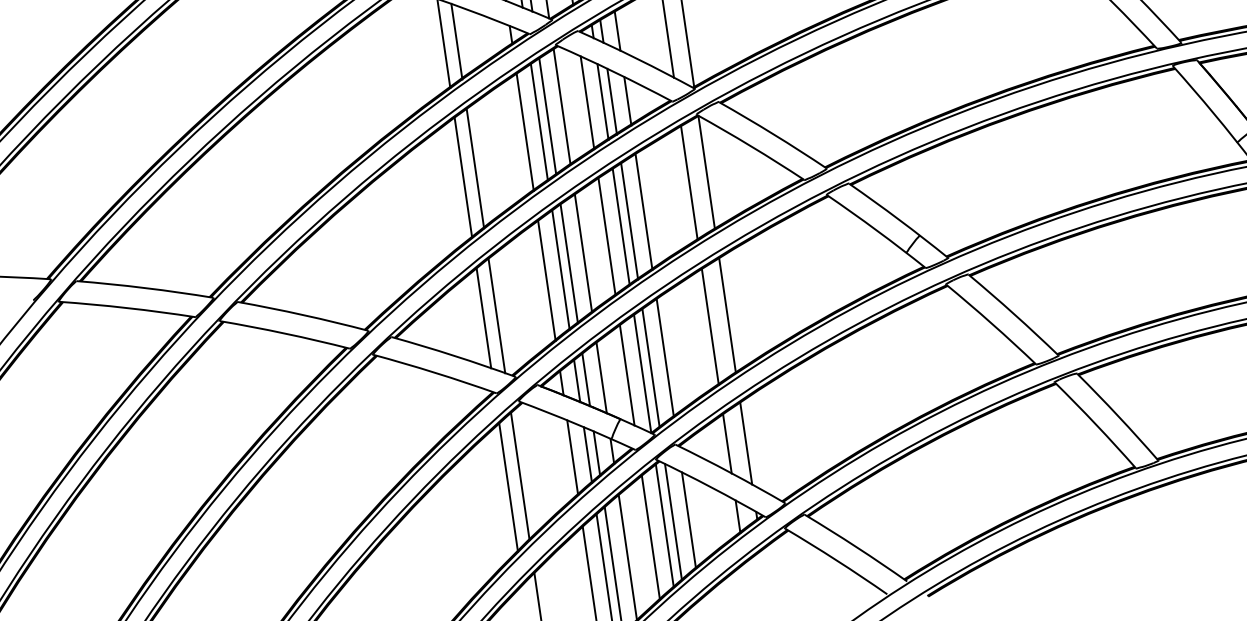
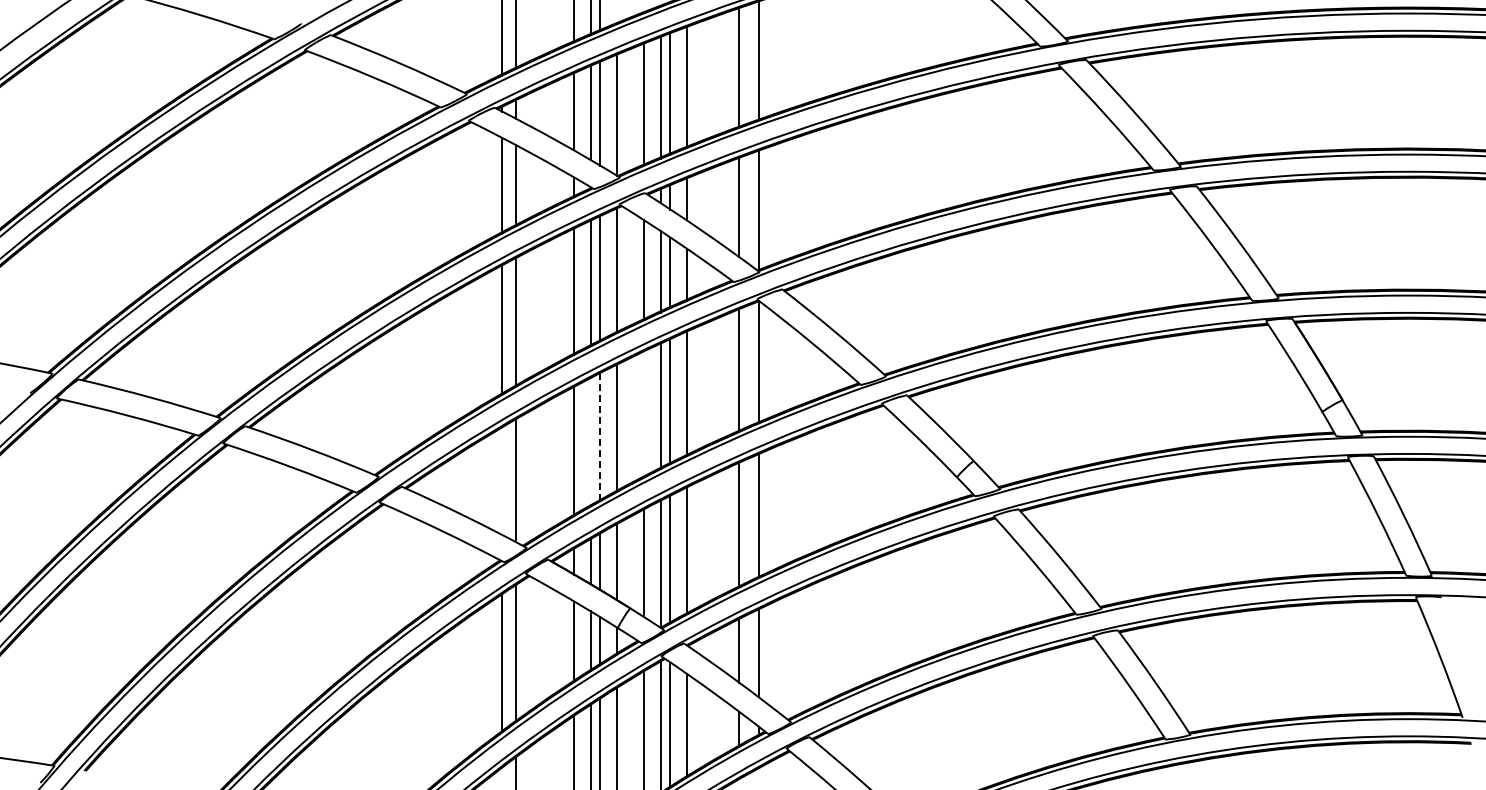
line: (607, 236) -> (644, 413), removed
line: (569, 264) -> (600, 437), solid -> dashed
line: (560, 270) -> (590, 442), removed
line: (484, 318) -> (502, 481), removed

